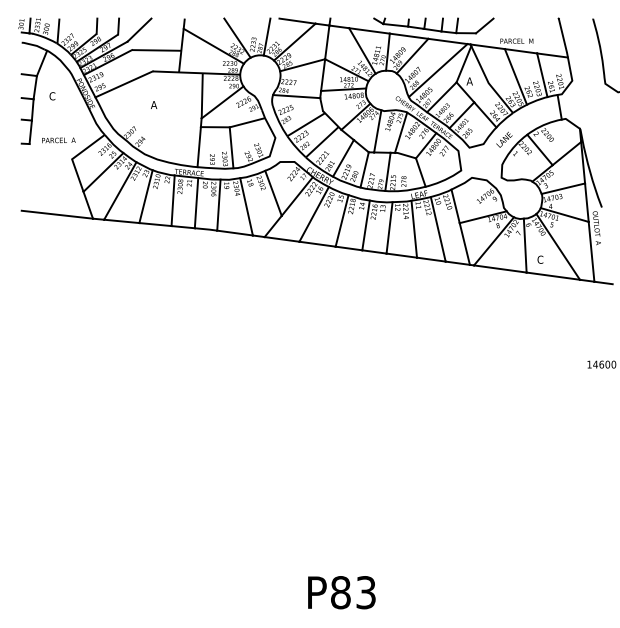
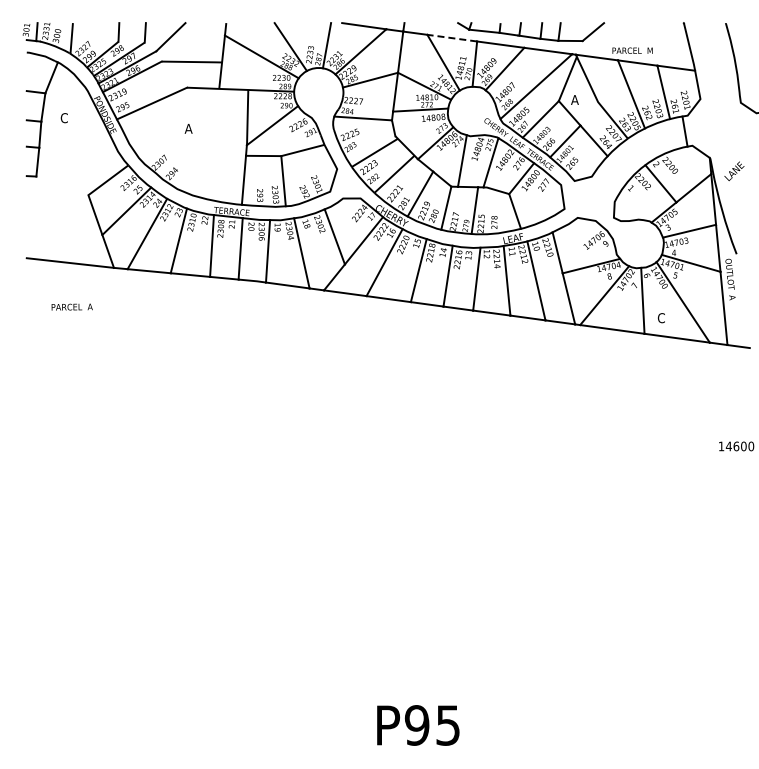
line: (368, 31) -> (451, 38), solid -> dashed
text: (58, 139) -> (71, 306), moved
text: (504, 139) -> (734, 171), moved
text: (352, 592) -> (431, 725), P83 -> P95

